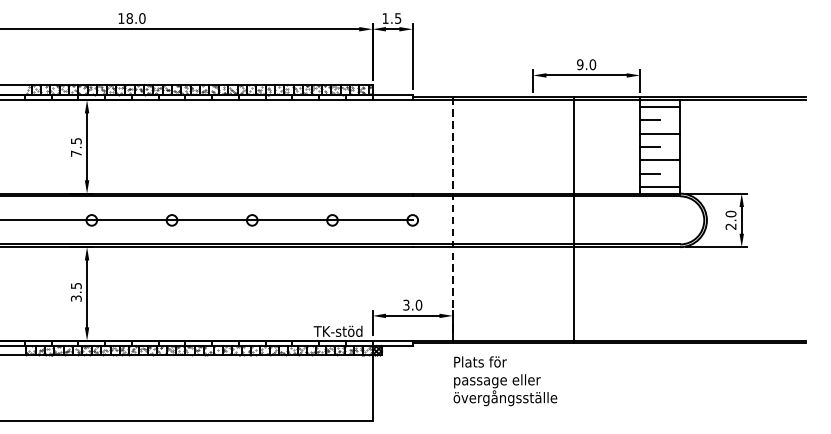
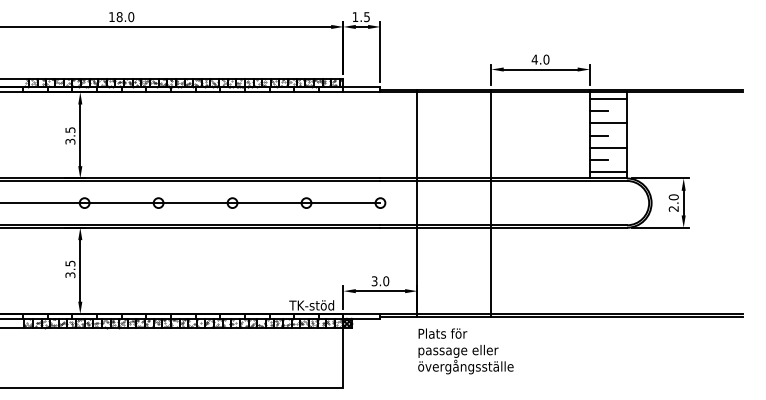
text: (579, 64) -> (534, 59), 9.0 -> 4.0
text: (76, 153) -> (70, 141), 7.5 -> 3.5
line: (574, 219) -> (491, 202), moved
line: (452, 220) -> (417, 203), dashed -> solid

